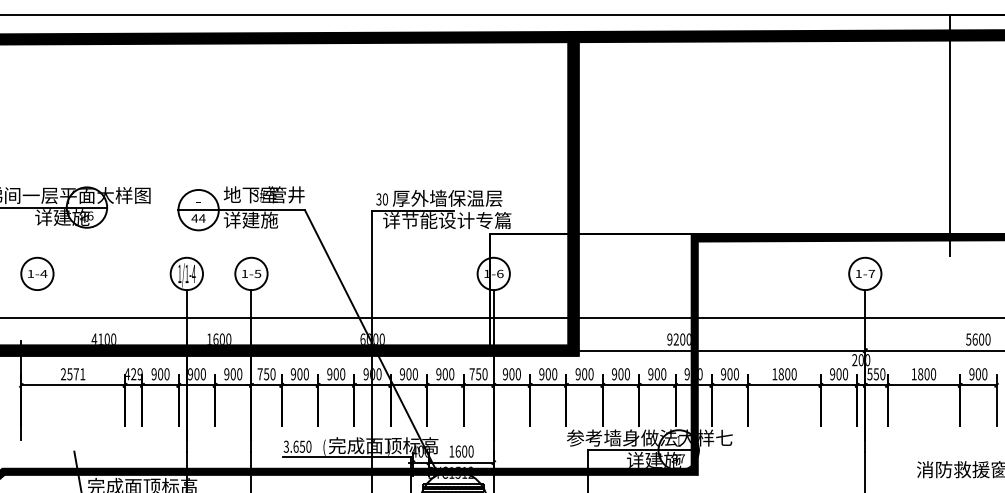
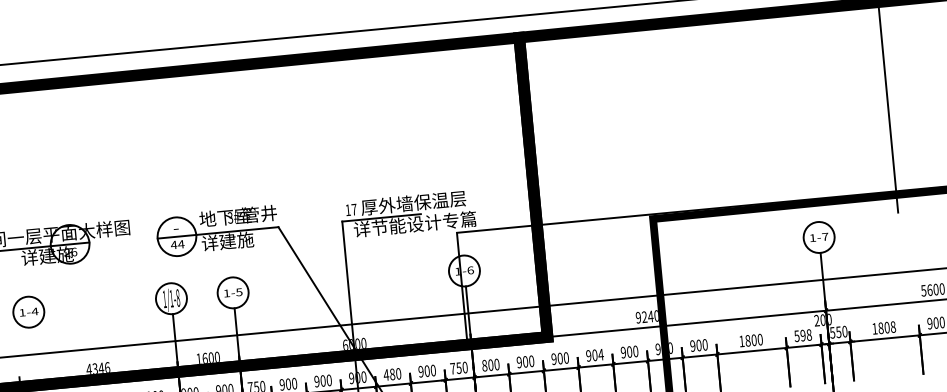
text: (381, 199) -> (350, 210), 30 -> 17
text: (193, 273) -> (177, 297), 1/1-4 -> 1/1-8
text: (107, 338) -> (101, 367), 4100 -> 4346
text: (682, 339) -> (650, 316), 9200 -> 9240
text: (405, 374) -> (389, 374), 900 -> 480
text: (505, 374) -> (484, 365), 900 -> 800
text: (627, 374) -> (601, 354), 900 -> 904
text: (839, 374) -> (803, 335), 900 -> 598
text: (933, 374) -> (893, 327), 1800 -> 1808

